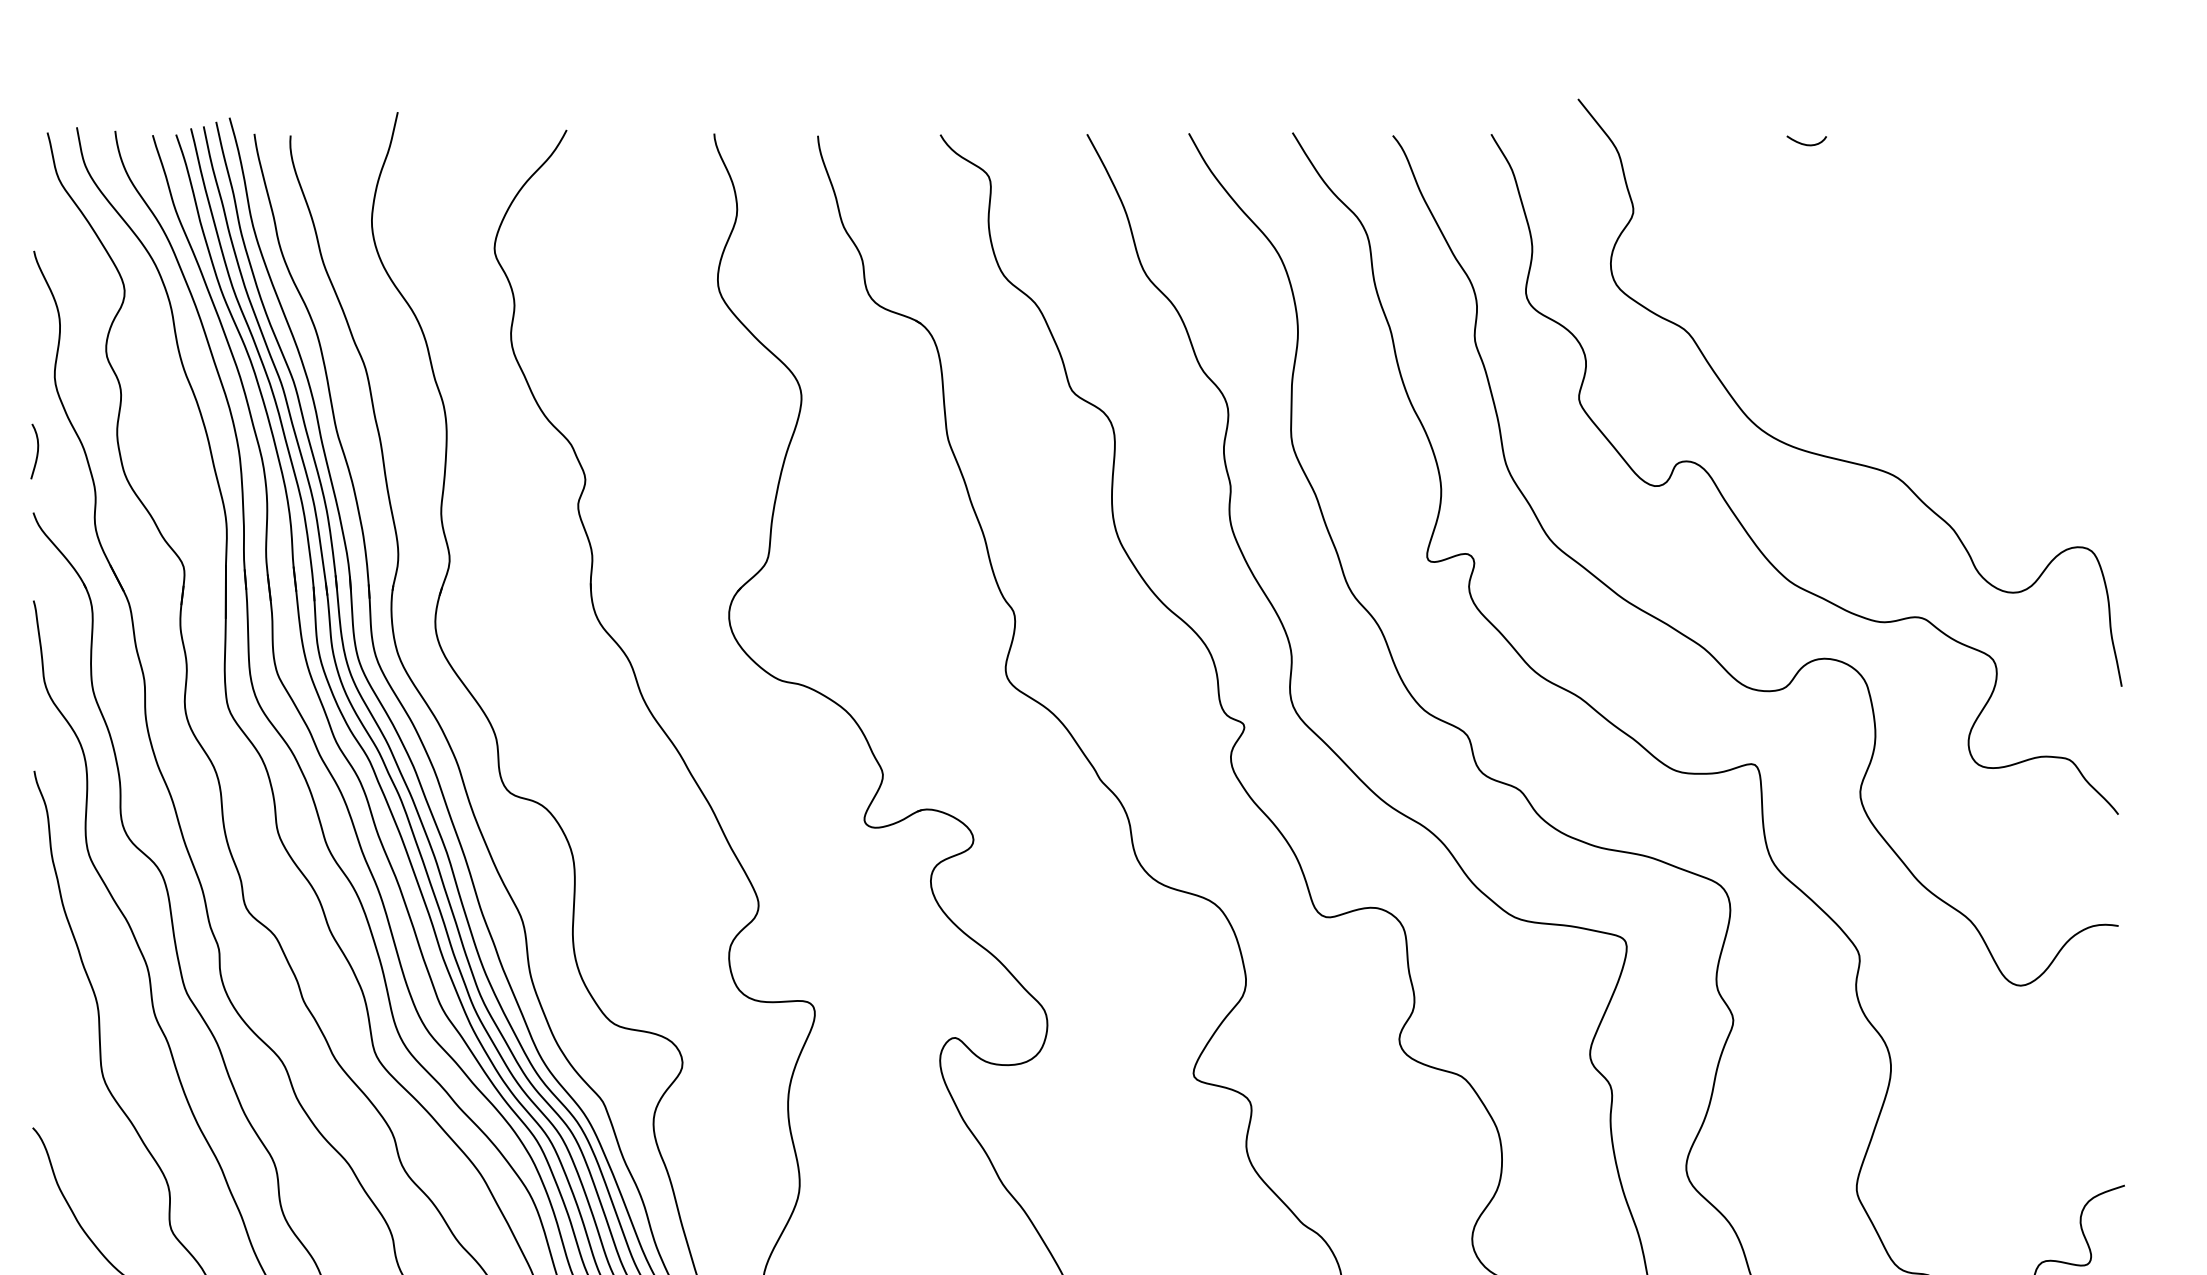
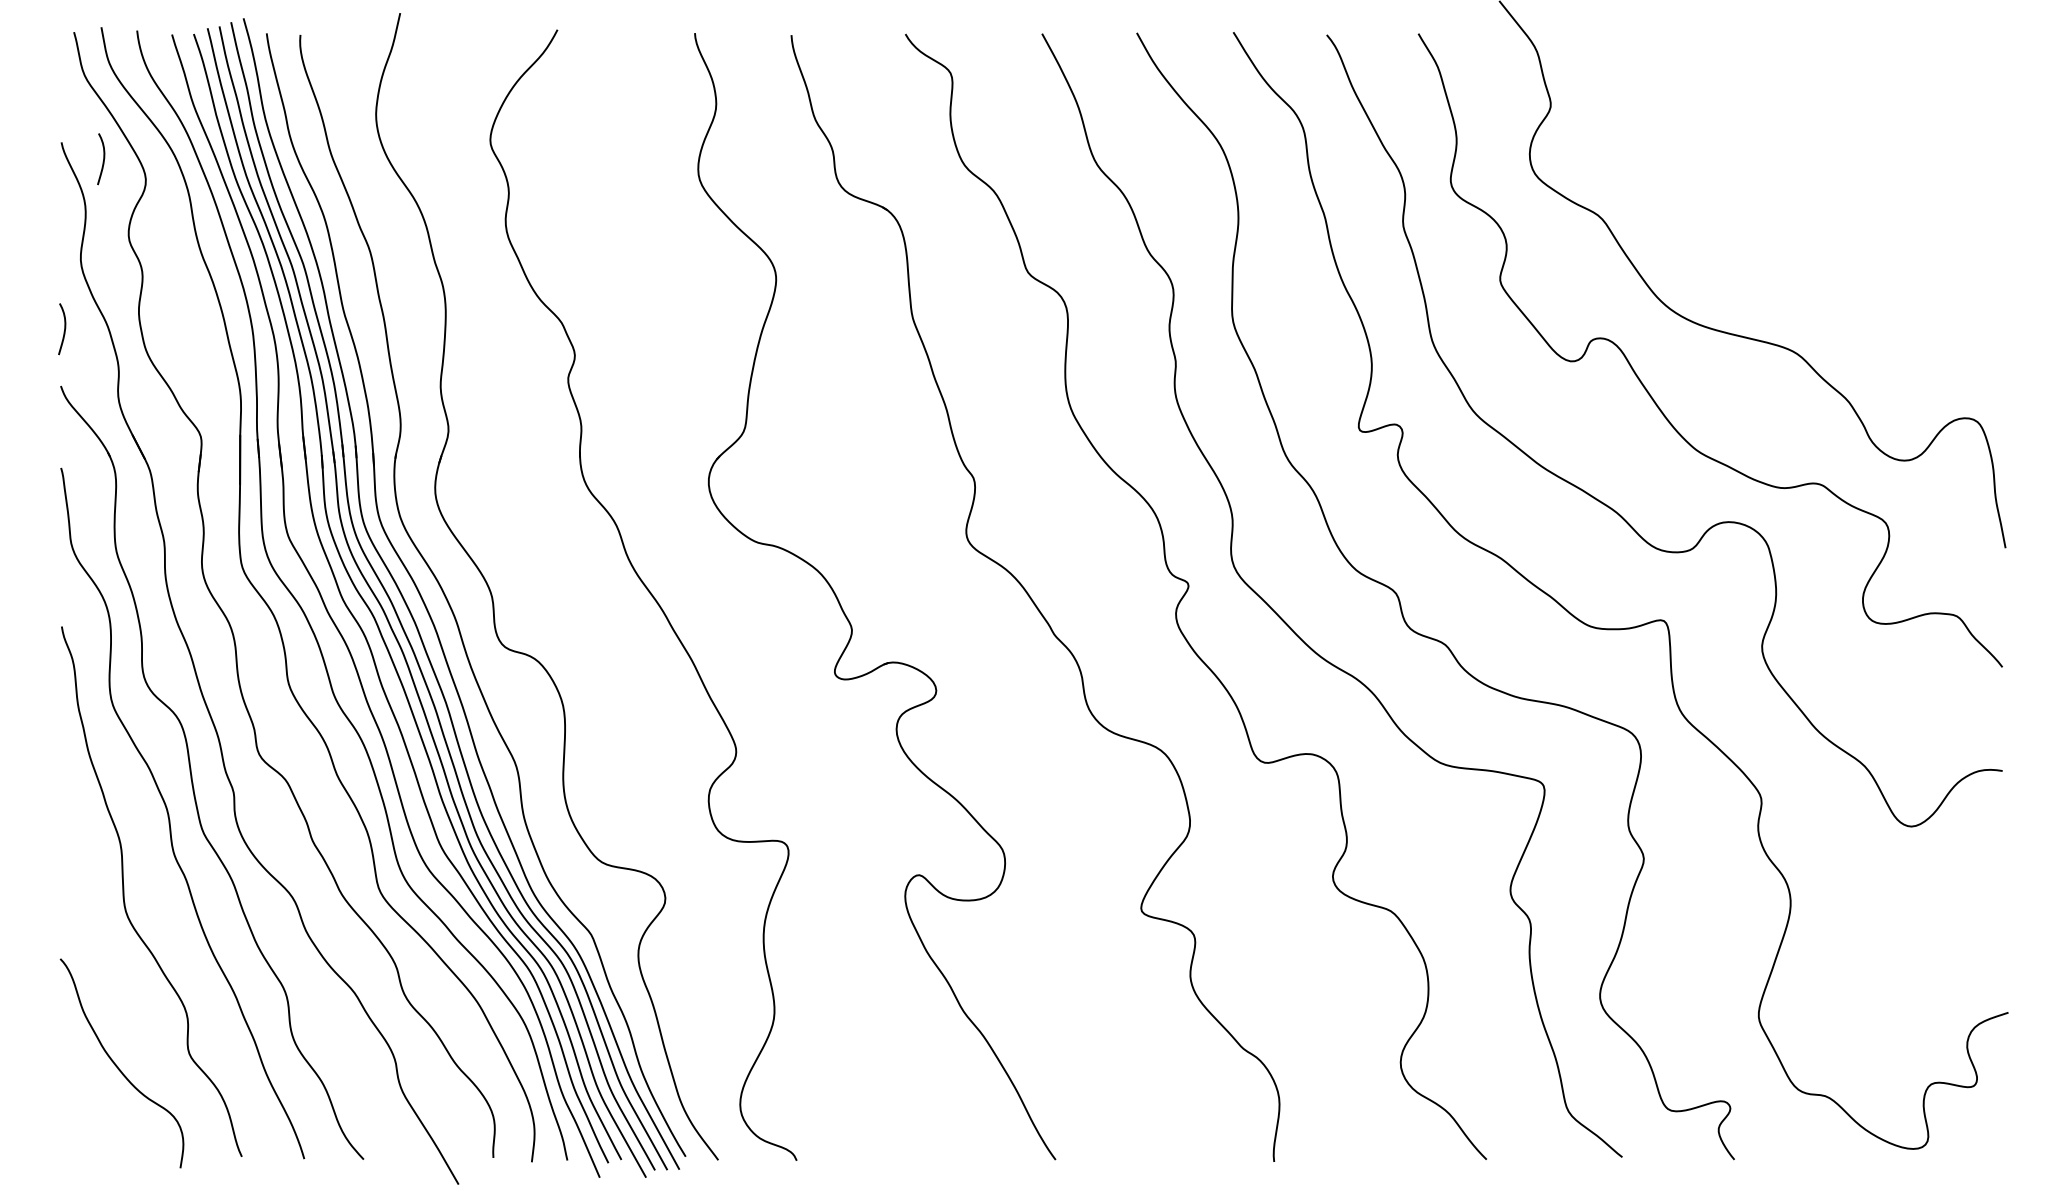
curve: (1805, 143) -> (1711, 42), removed
curve: (79, 269) -> (103, 159), added

